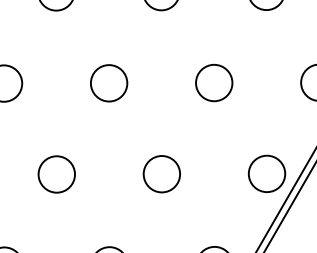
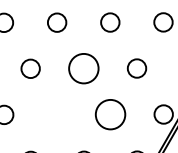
circle: (108, 82) -> (83, 68), size x1.6
circle: (57, 173) -> (57, 114), removed
circle: (161, 173) -> (110, 114), size x1.6

